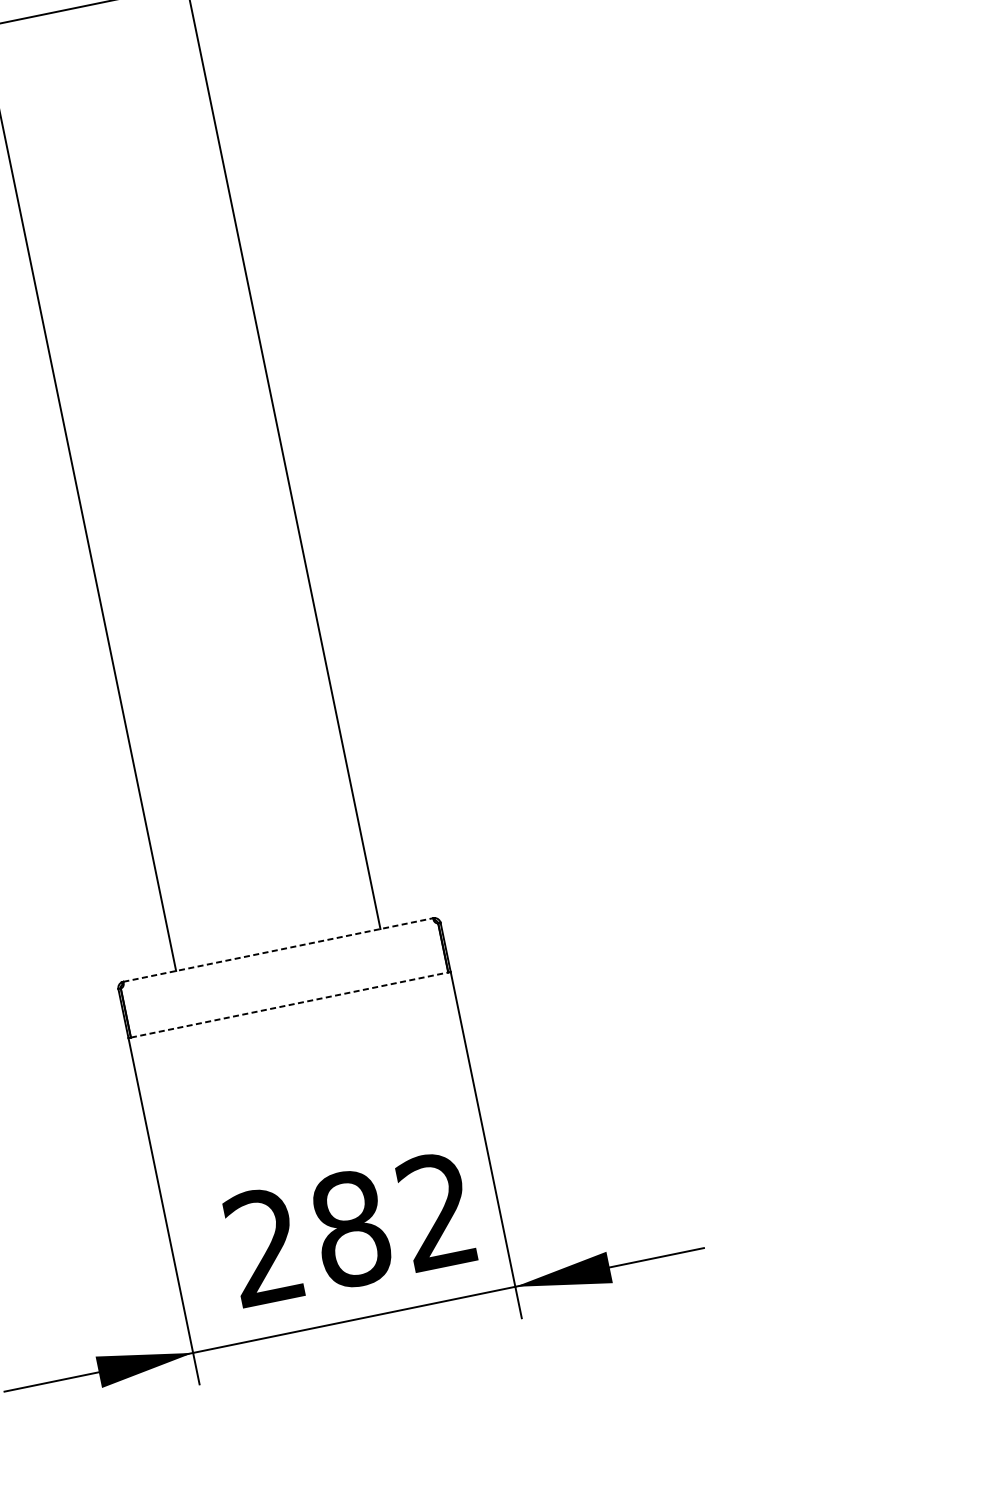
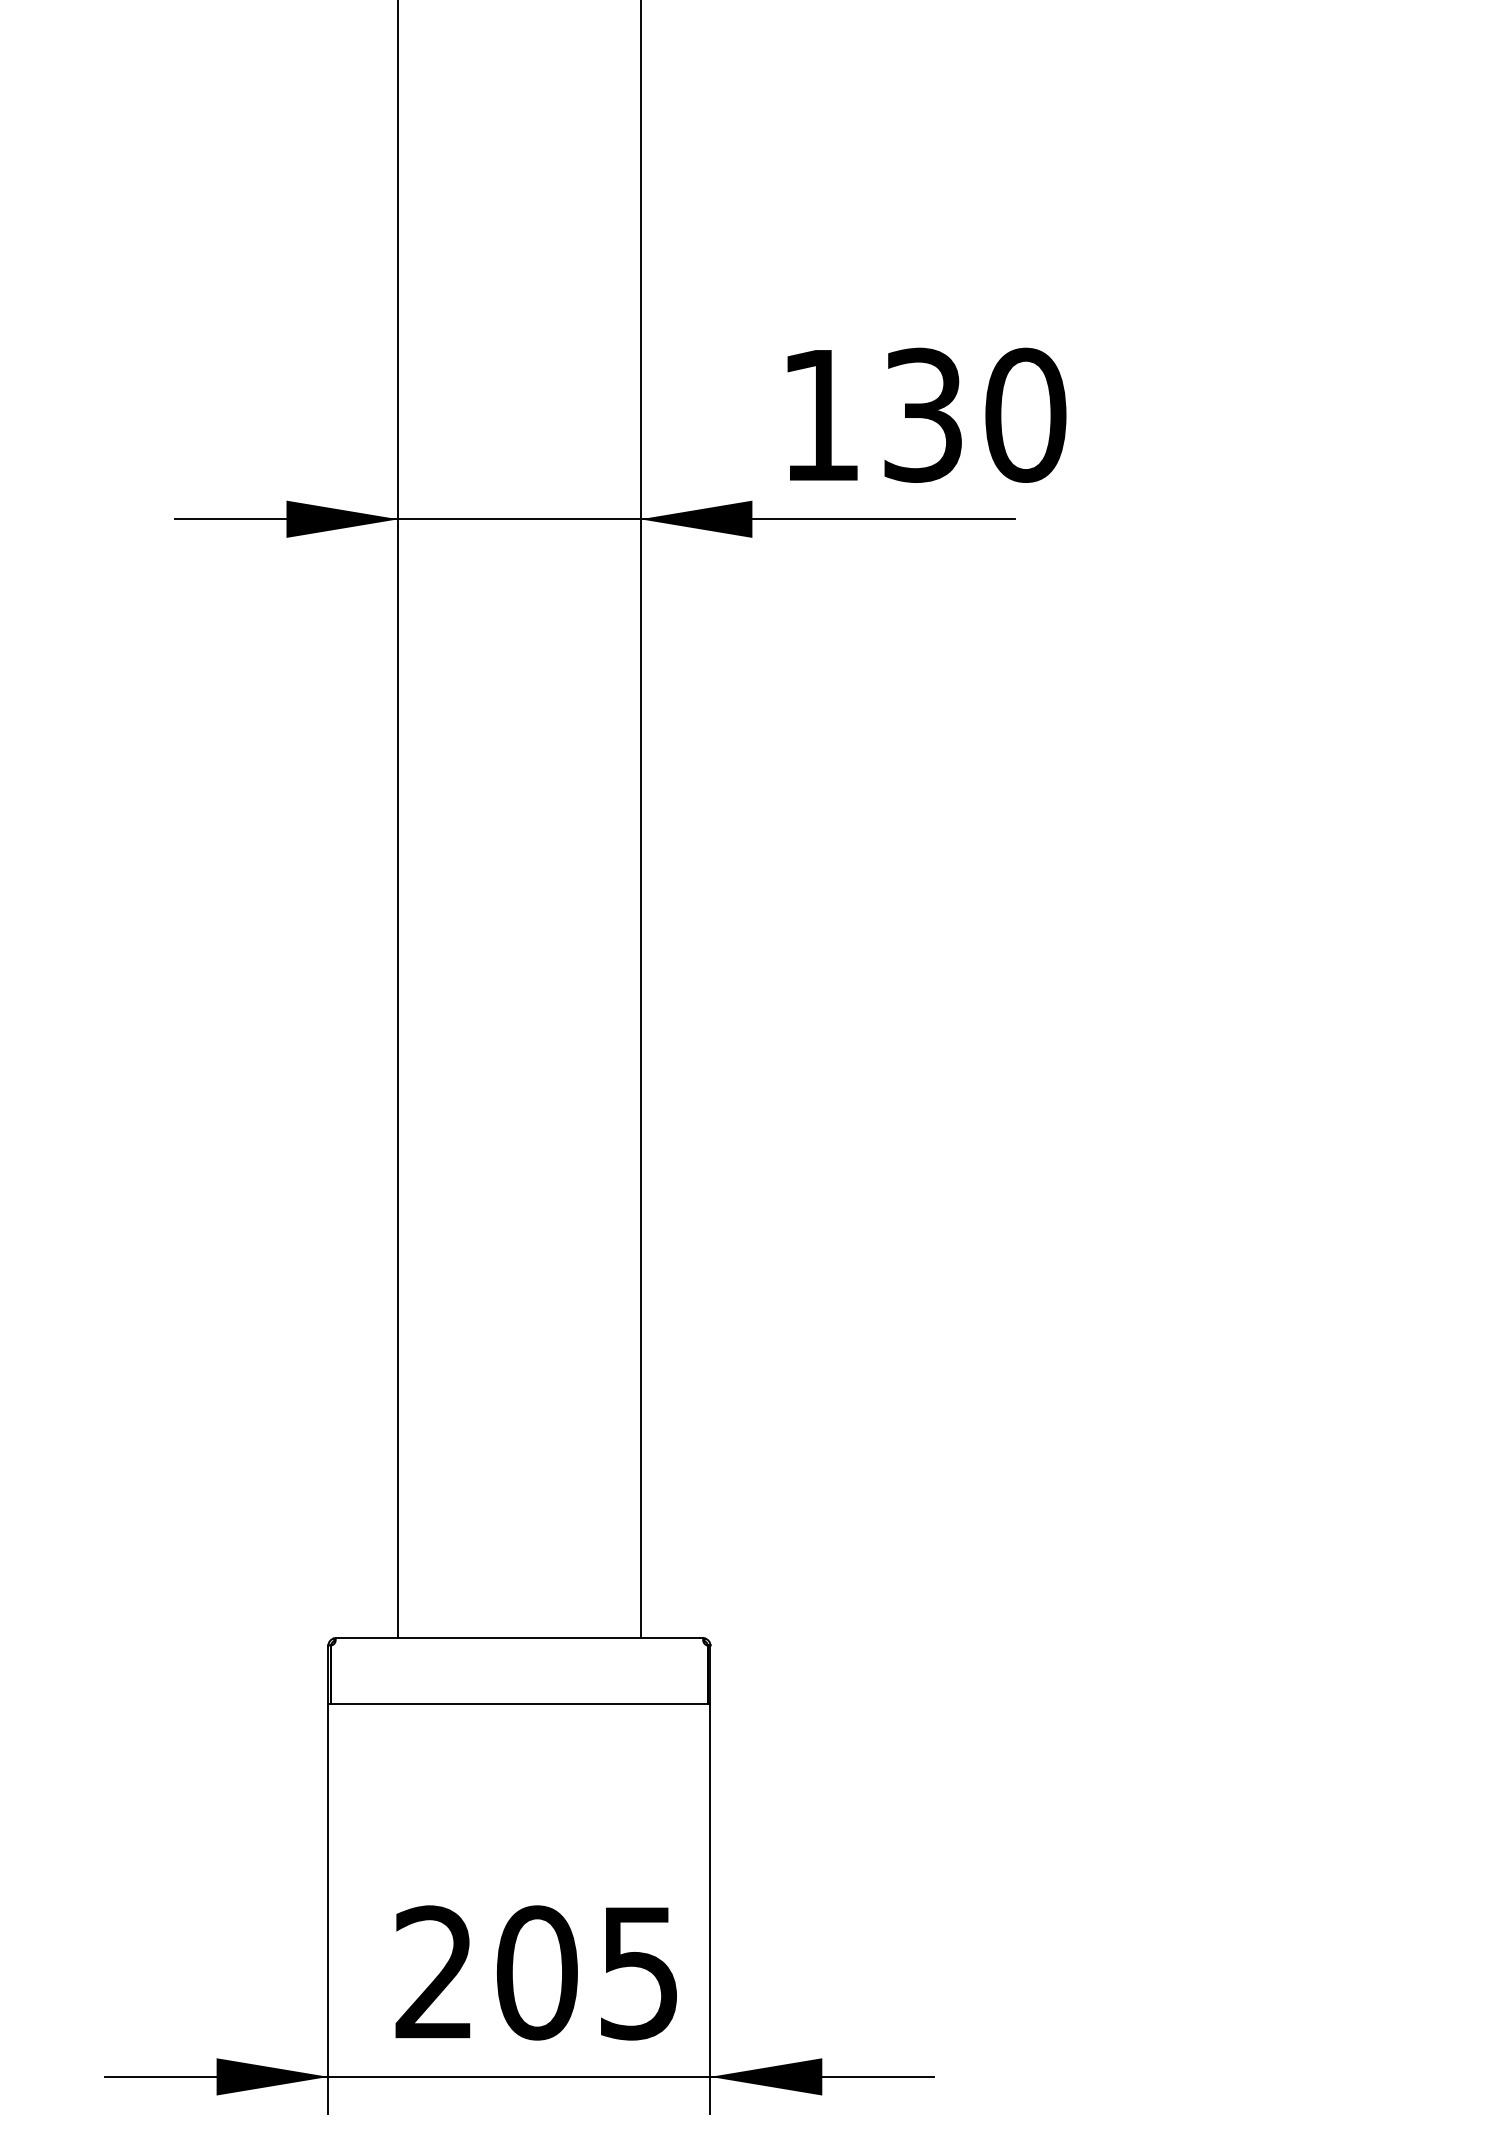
line: (278, 950) -> (519, 1638), dashed -> solid
line: (289, 1004) -> (519, 1703), dashed -> solid
text: (392, 1220) -> (586, 1972), 282 -> 205

